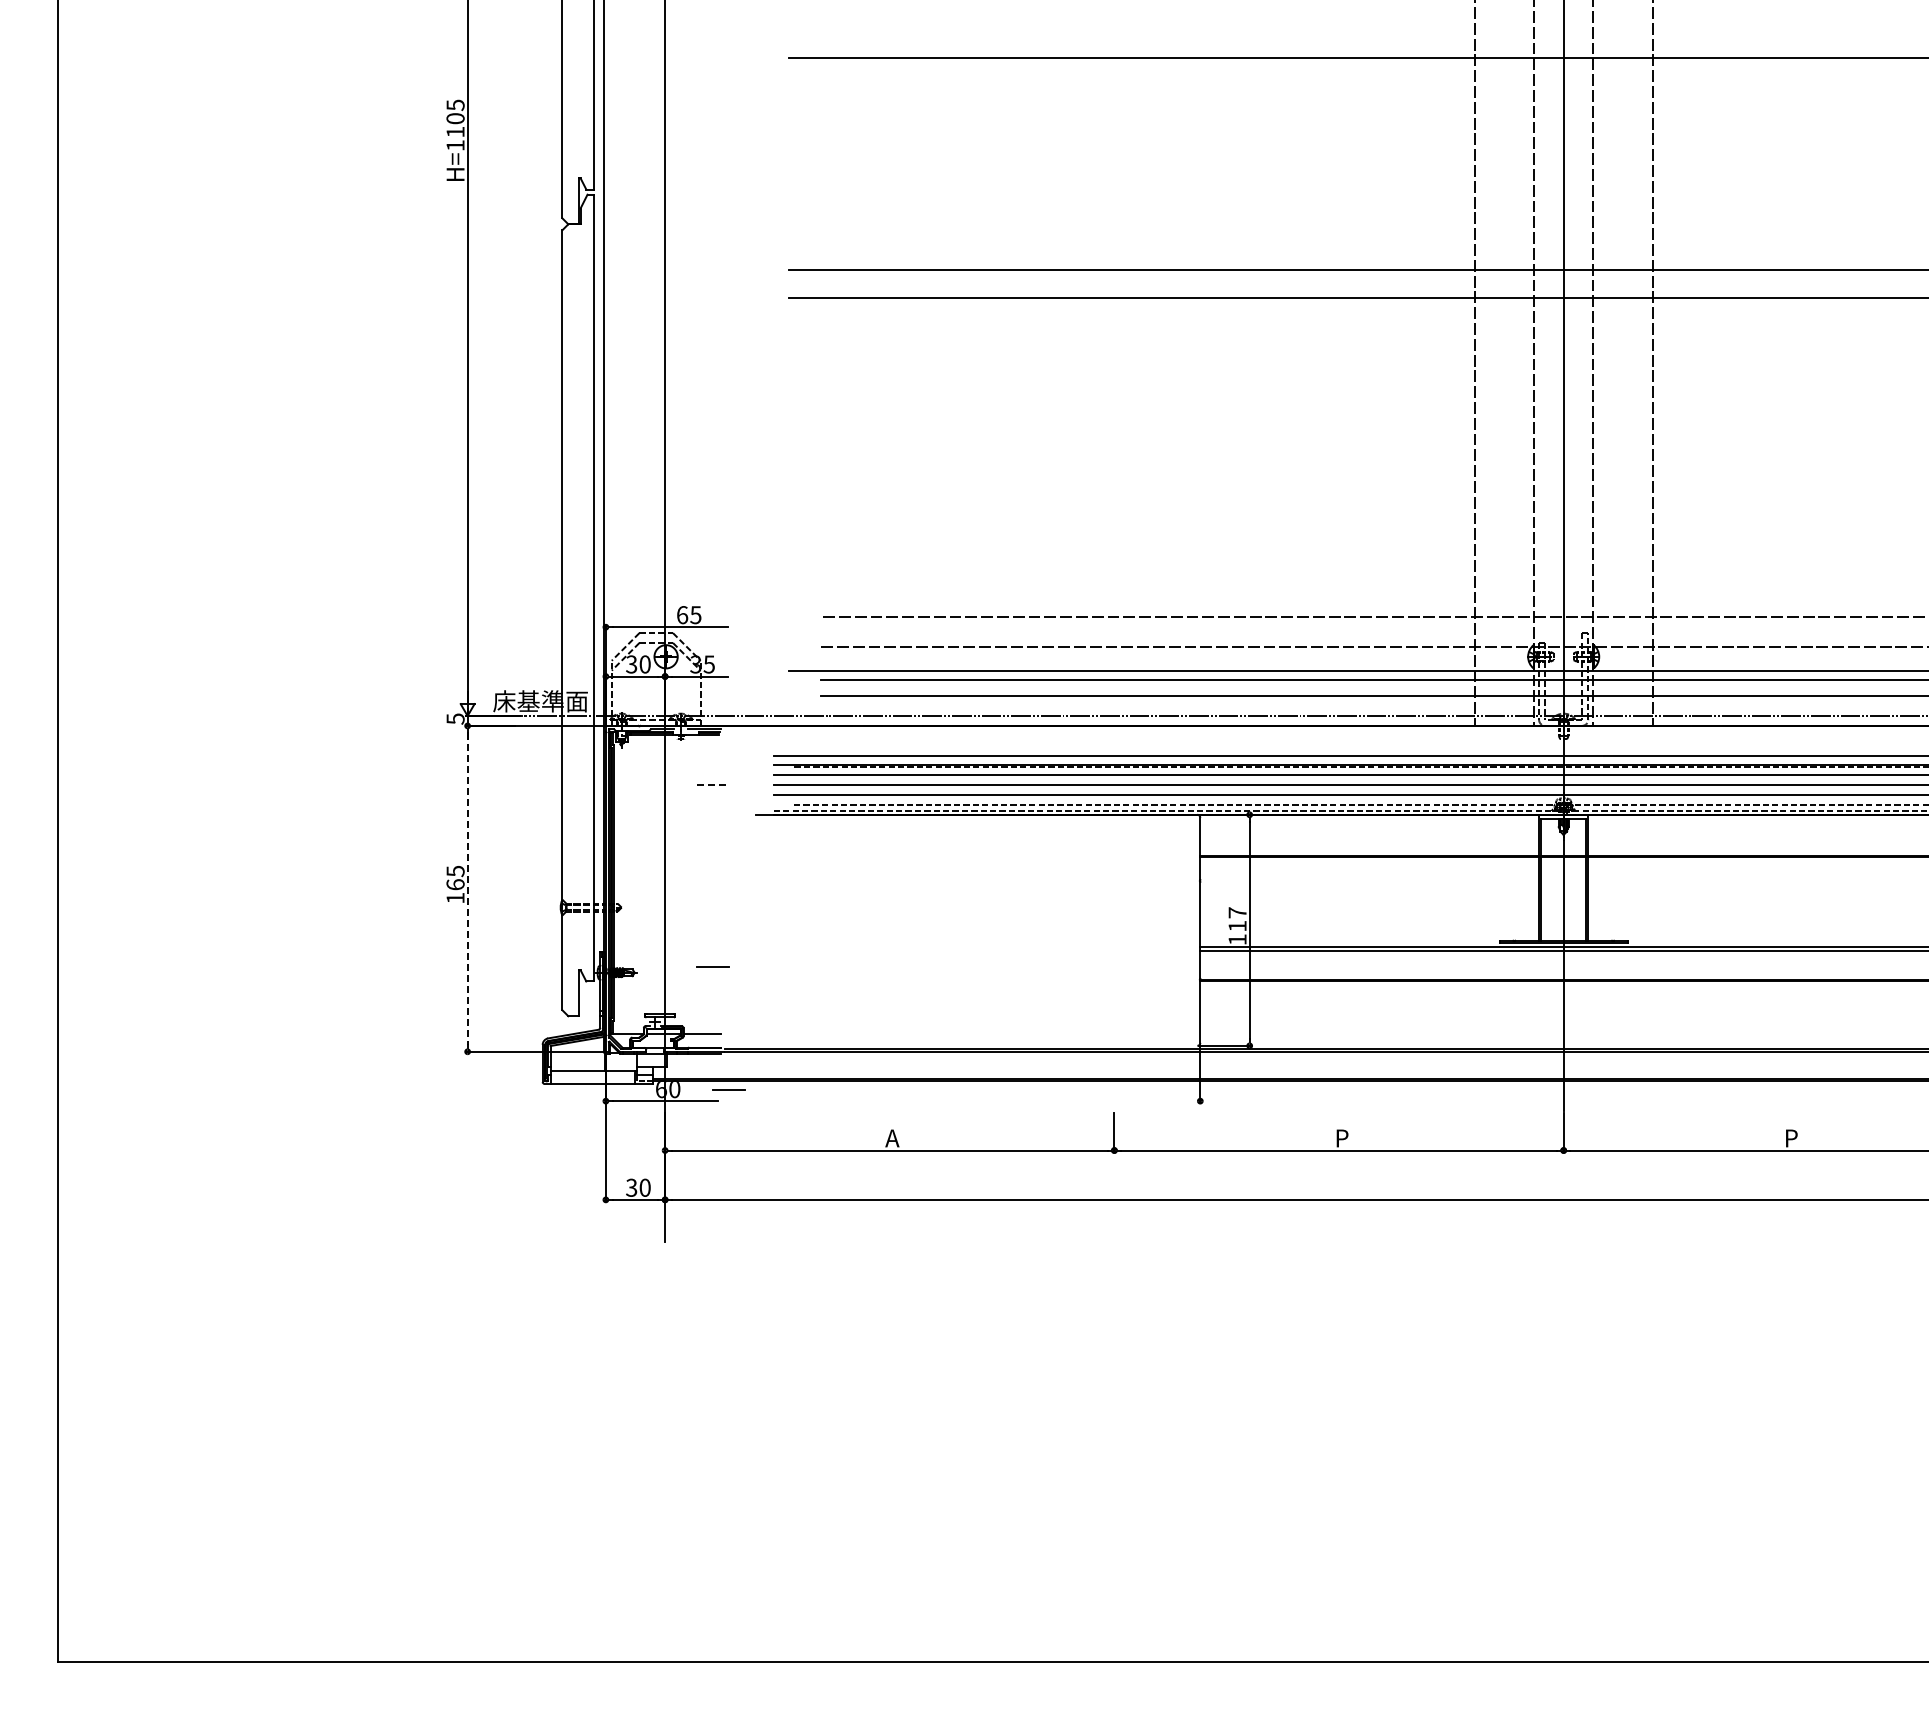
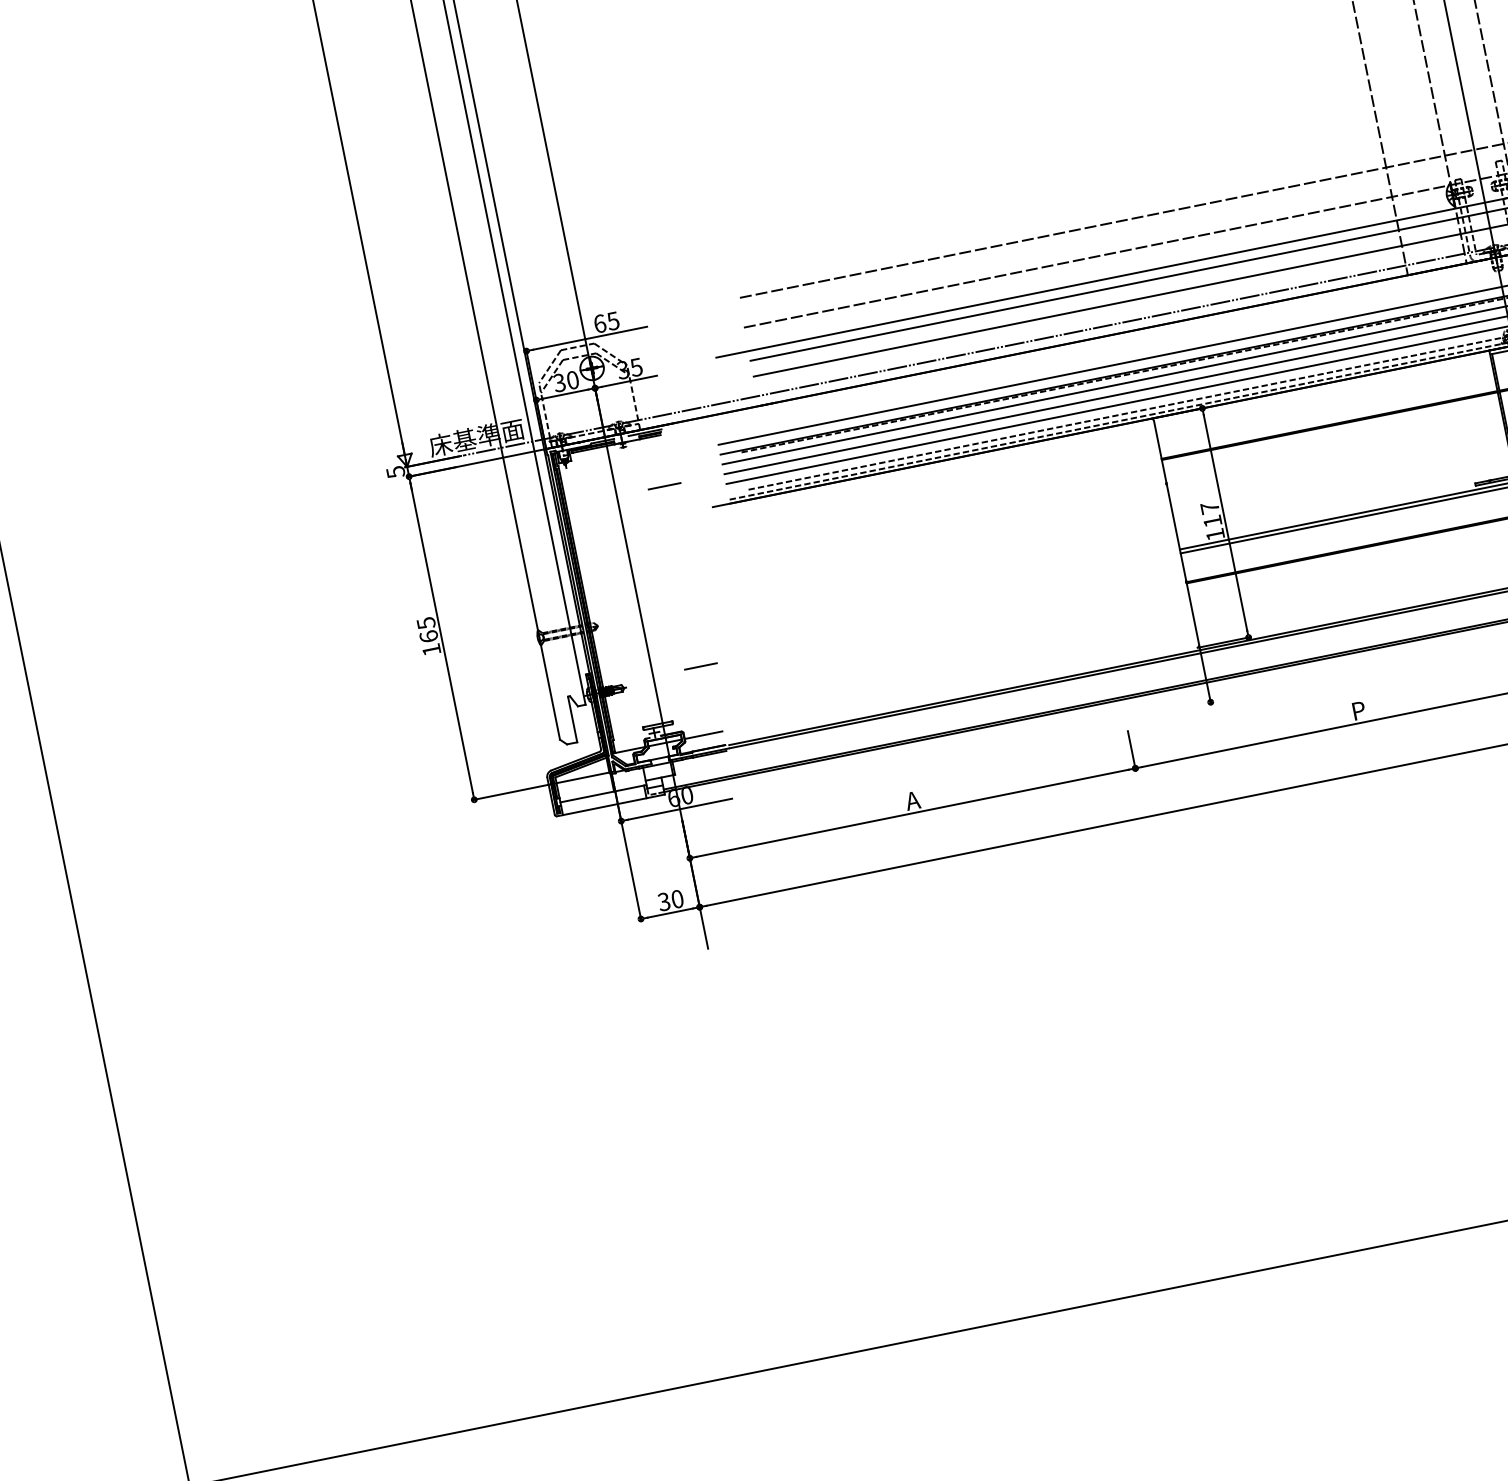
line: (713, 785) -> (664, 486), dashed -> solid
line: (467, 889) -> (441, 638), dashed -> solid
line: (728, 1089) -> (740, 785), removed

